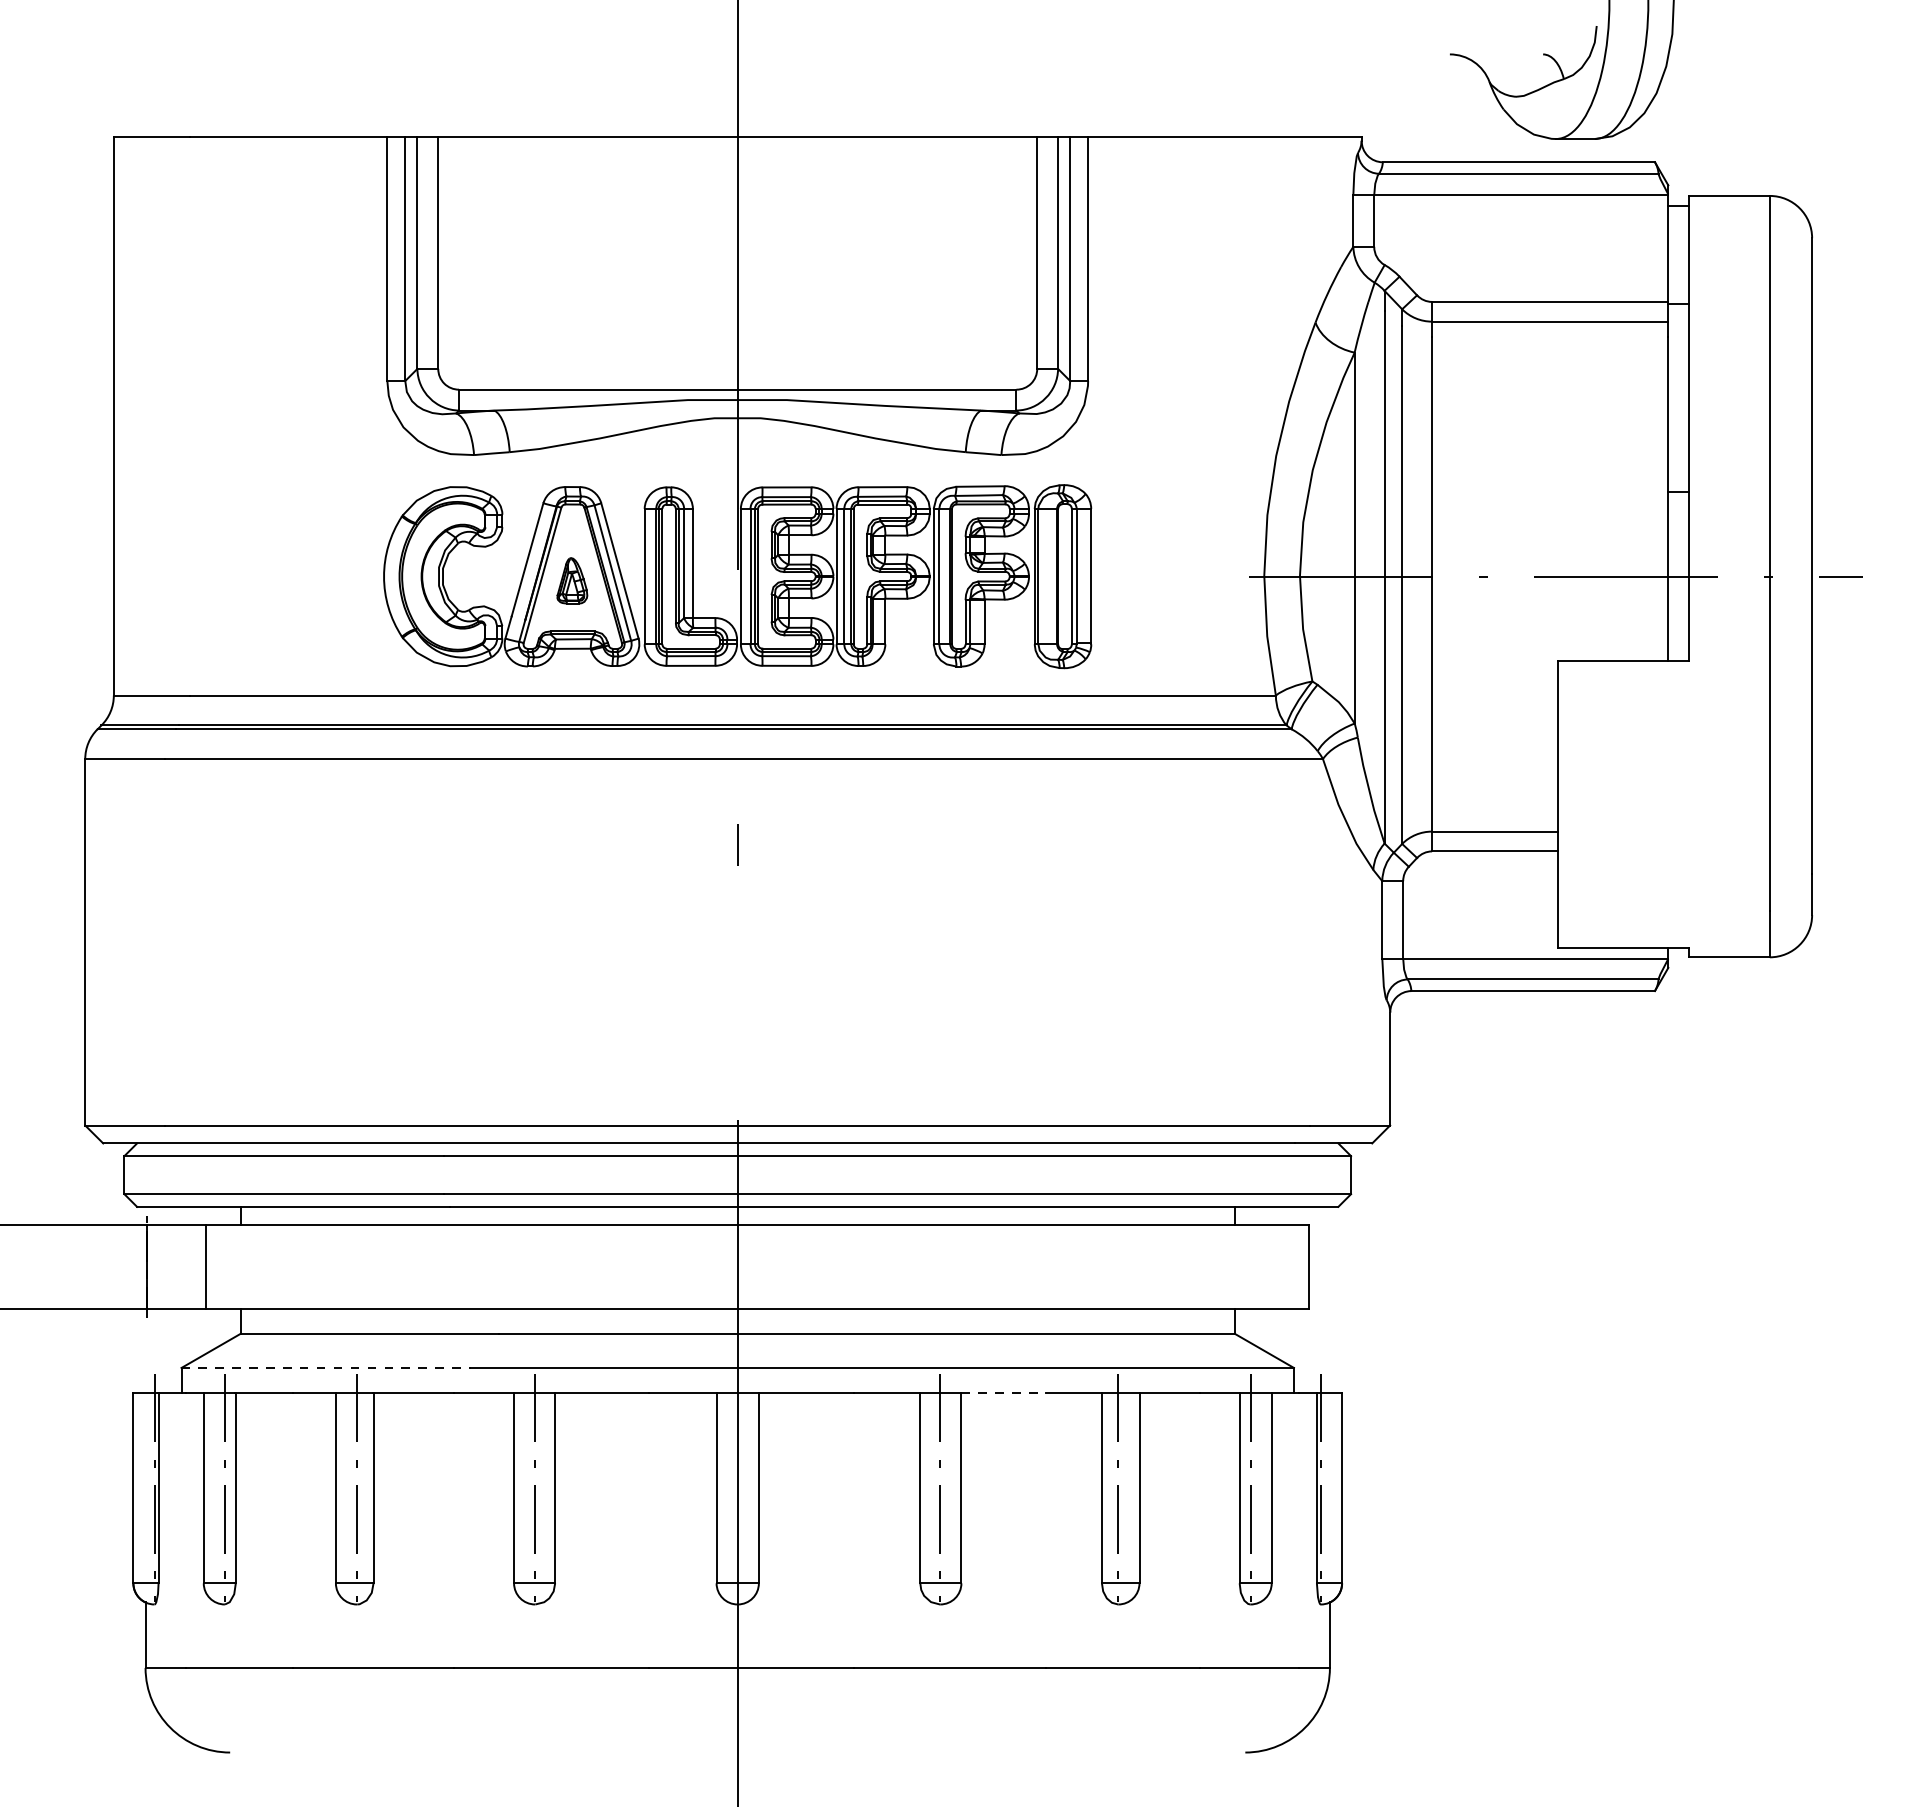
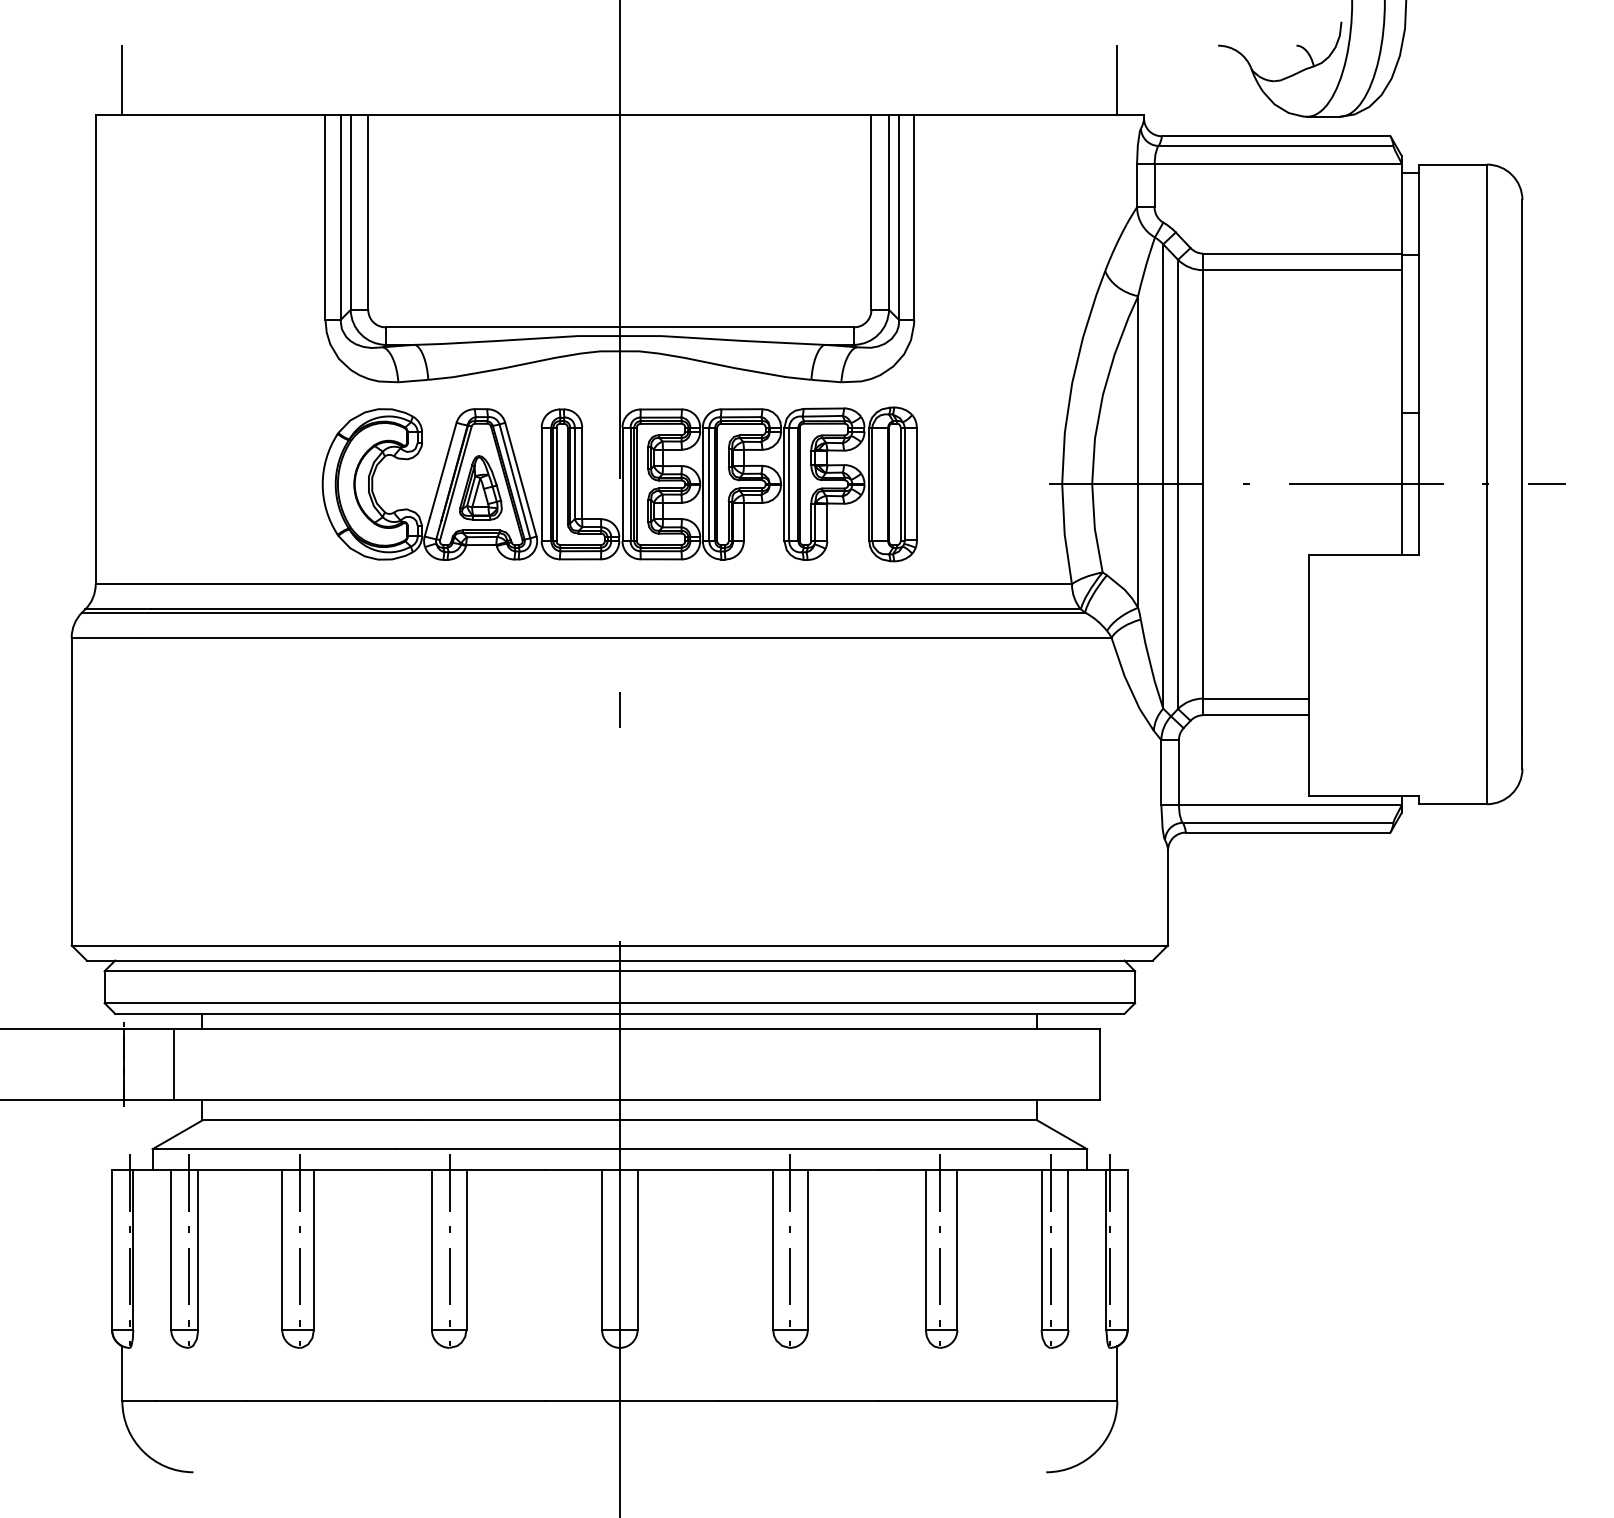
line: (145, 95) -> (122, 80), added
line: (1329, 95) -> (1116, 80), added
part: (572, 580) -> (481, 487), size x1.67
line: (326, 1367) -> (274, 1148), dashed -> solid
line: (1004, 1393) -> (843, 1170), dashed -> solid

